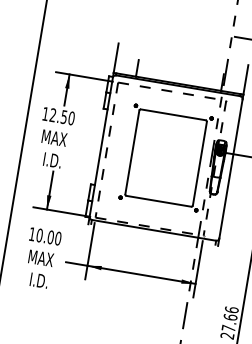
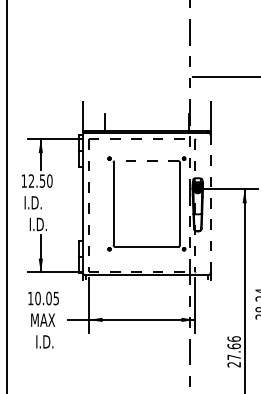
line: (172, 114) -> (146, 161), solid -> dashed
text: (54, 137) -> (36, 202), MAX -> I.D.
line: (230, 168) -> (210, 203), solid -> dashed
text: (58, 238) -> (56, 298), 10.00 -> 10.05

